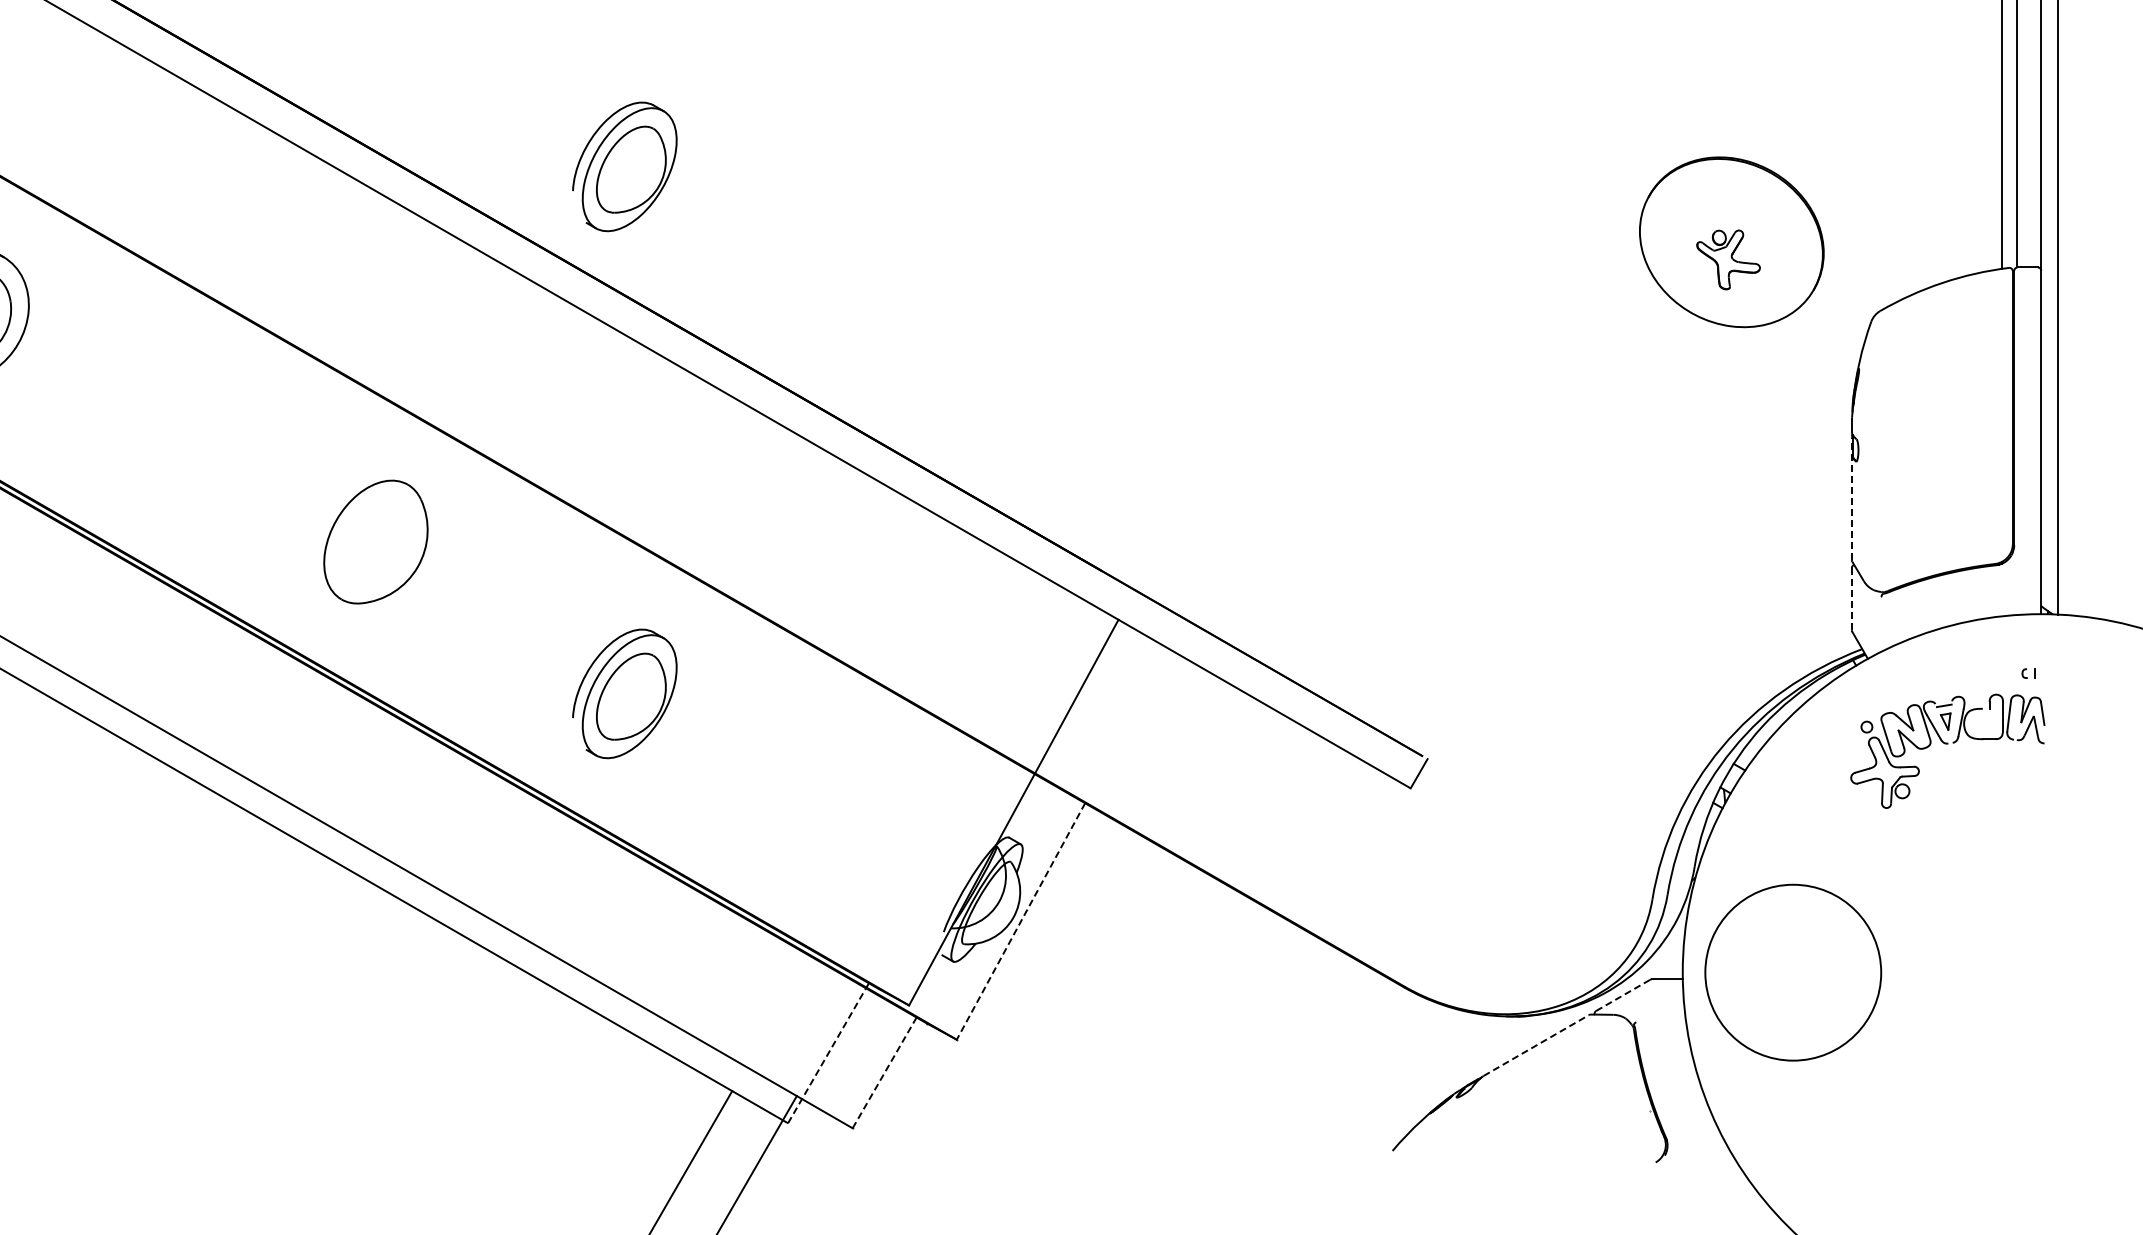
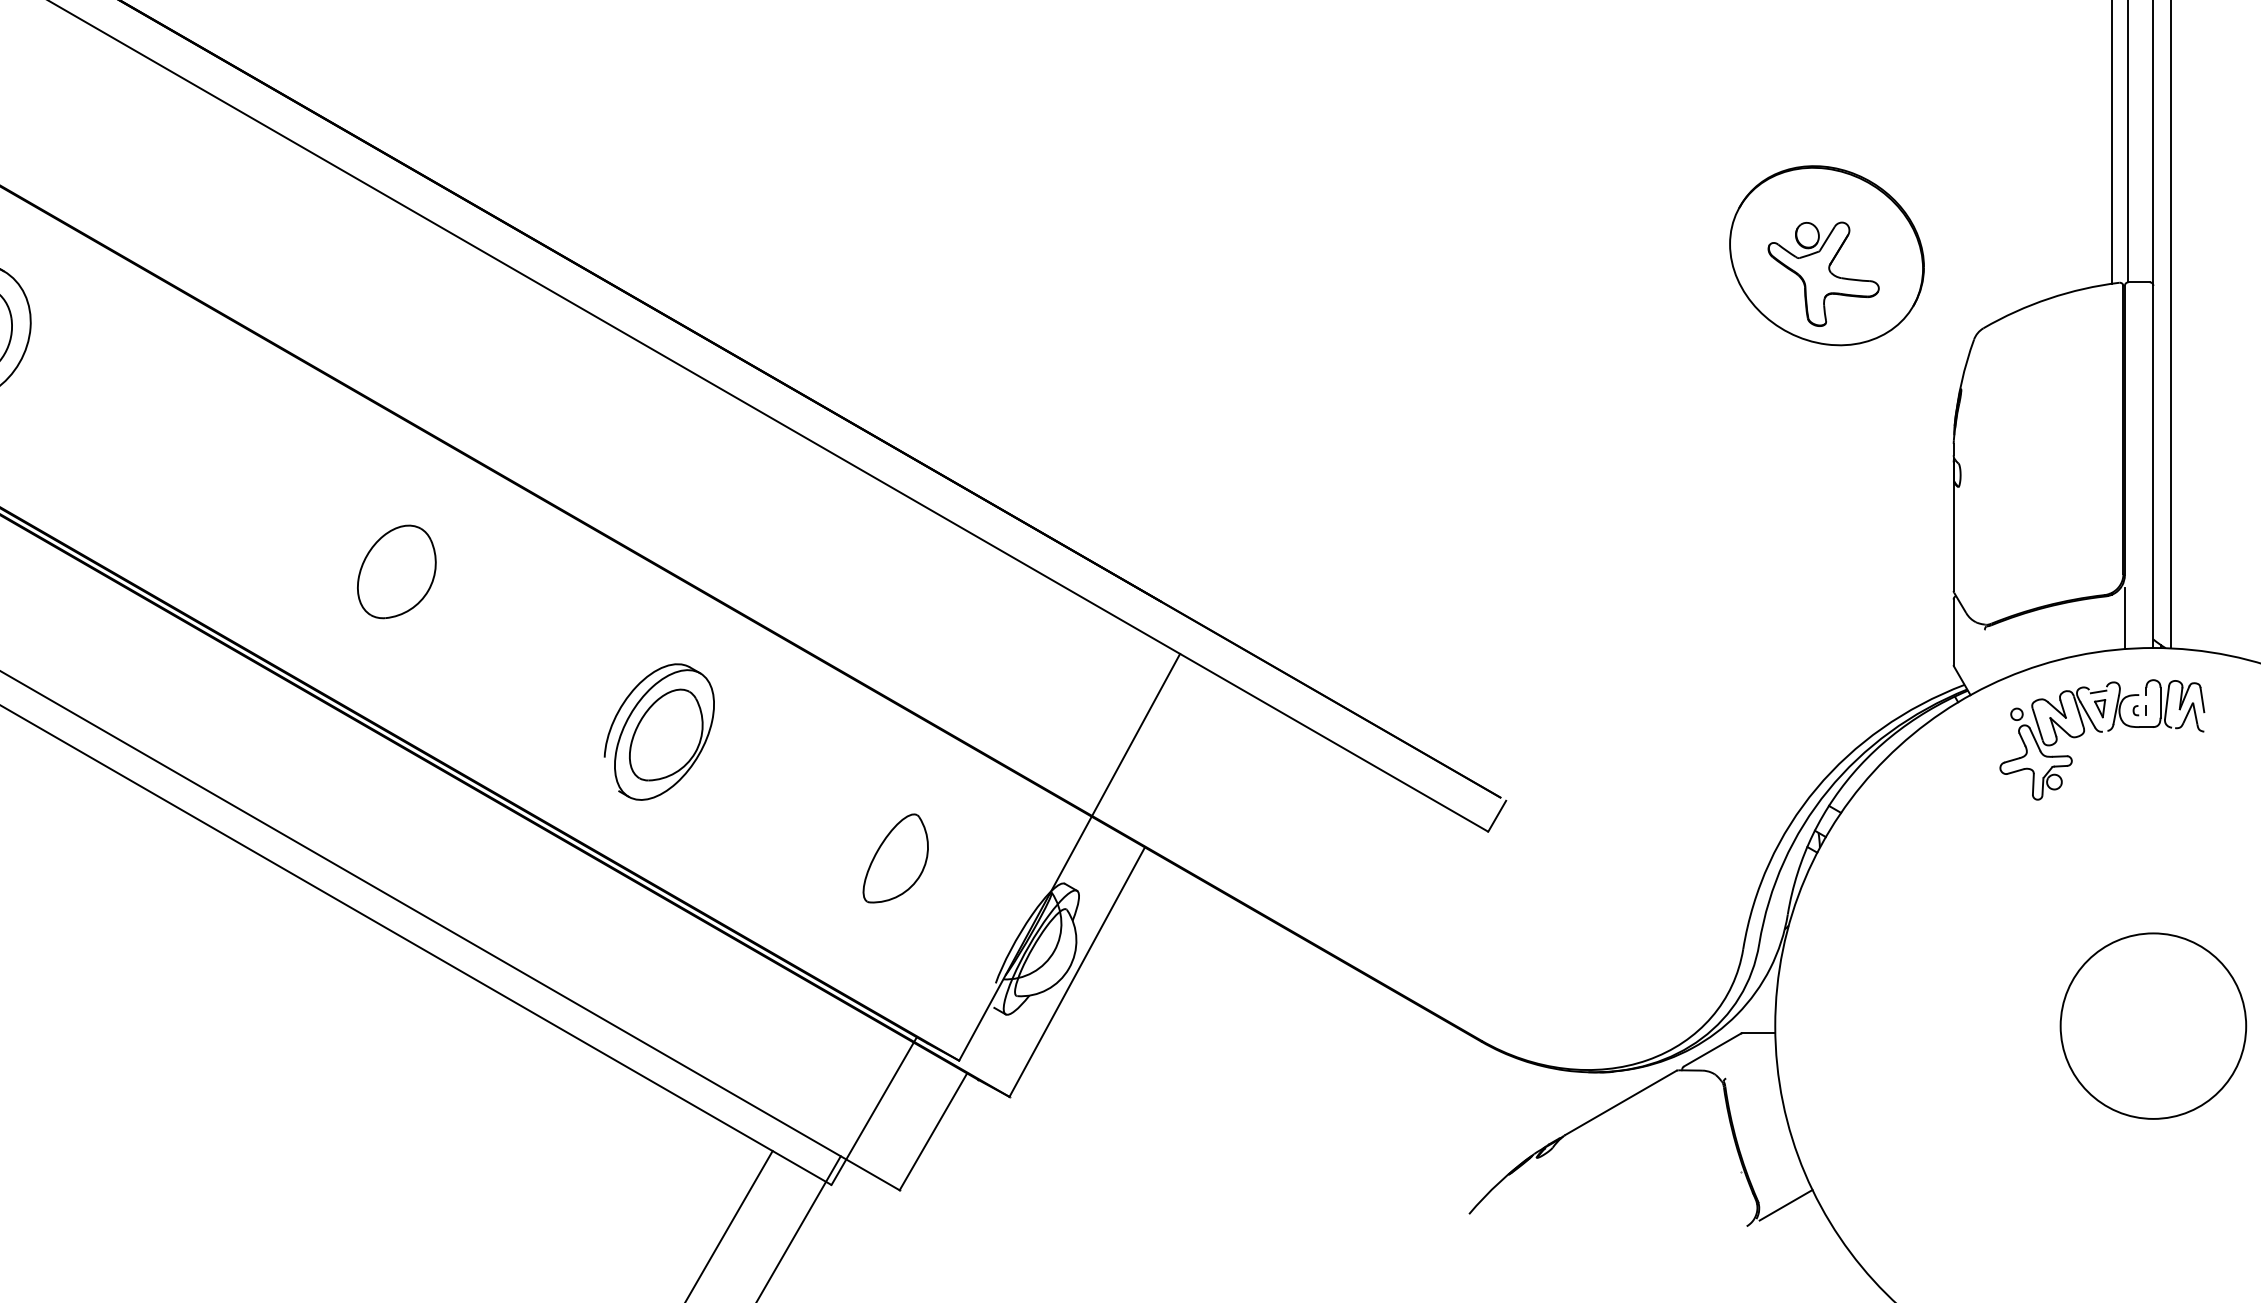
part: (624, 166) -> (659, 175), removed
part: (1728, 259) -> (1823, 273), size x1.67
line: (1851, 499) -> (1953, 527), dashed -> solid
part: (375, 541) -> (396, 571), size x0.71
line: (2014, 586) -> (2125, 618), added
line: (1851, 599) -> (1953, 632), dashed -> solid
part: (1947, 750) -> (2101, 739), moved
part: (848, 813) -> (895, 858), added
line: (1020, 921) -> (1076, 972), dashed -> solid
circle: (1793, 972) -> (2153, 1025), moved
line: (1623, 995) -> (1712, 1050), dashed -> solid
line: (1536, 1045) -> (1620, 1102), dashed -> solid
line: (828, 1053) -> (874, 1111), dashed -> solid
line: (884, 1072) -> (933, 1131), dashed -> solid
line: (1693, 1142) -> (1786, 1205), added

